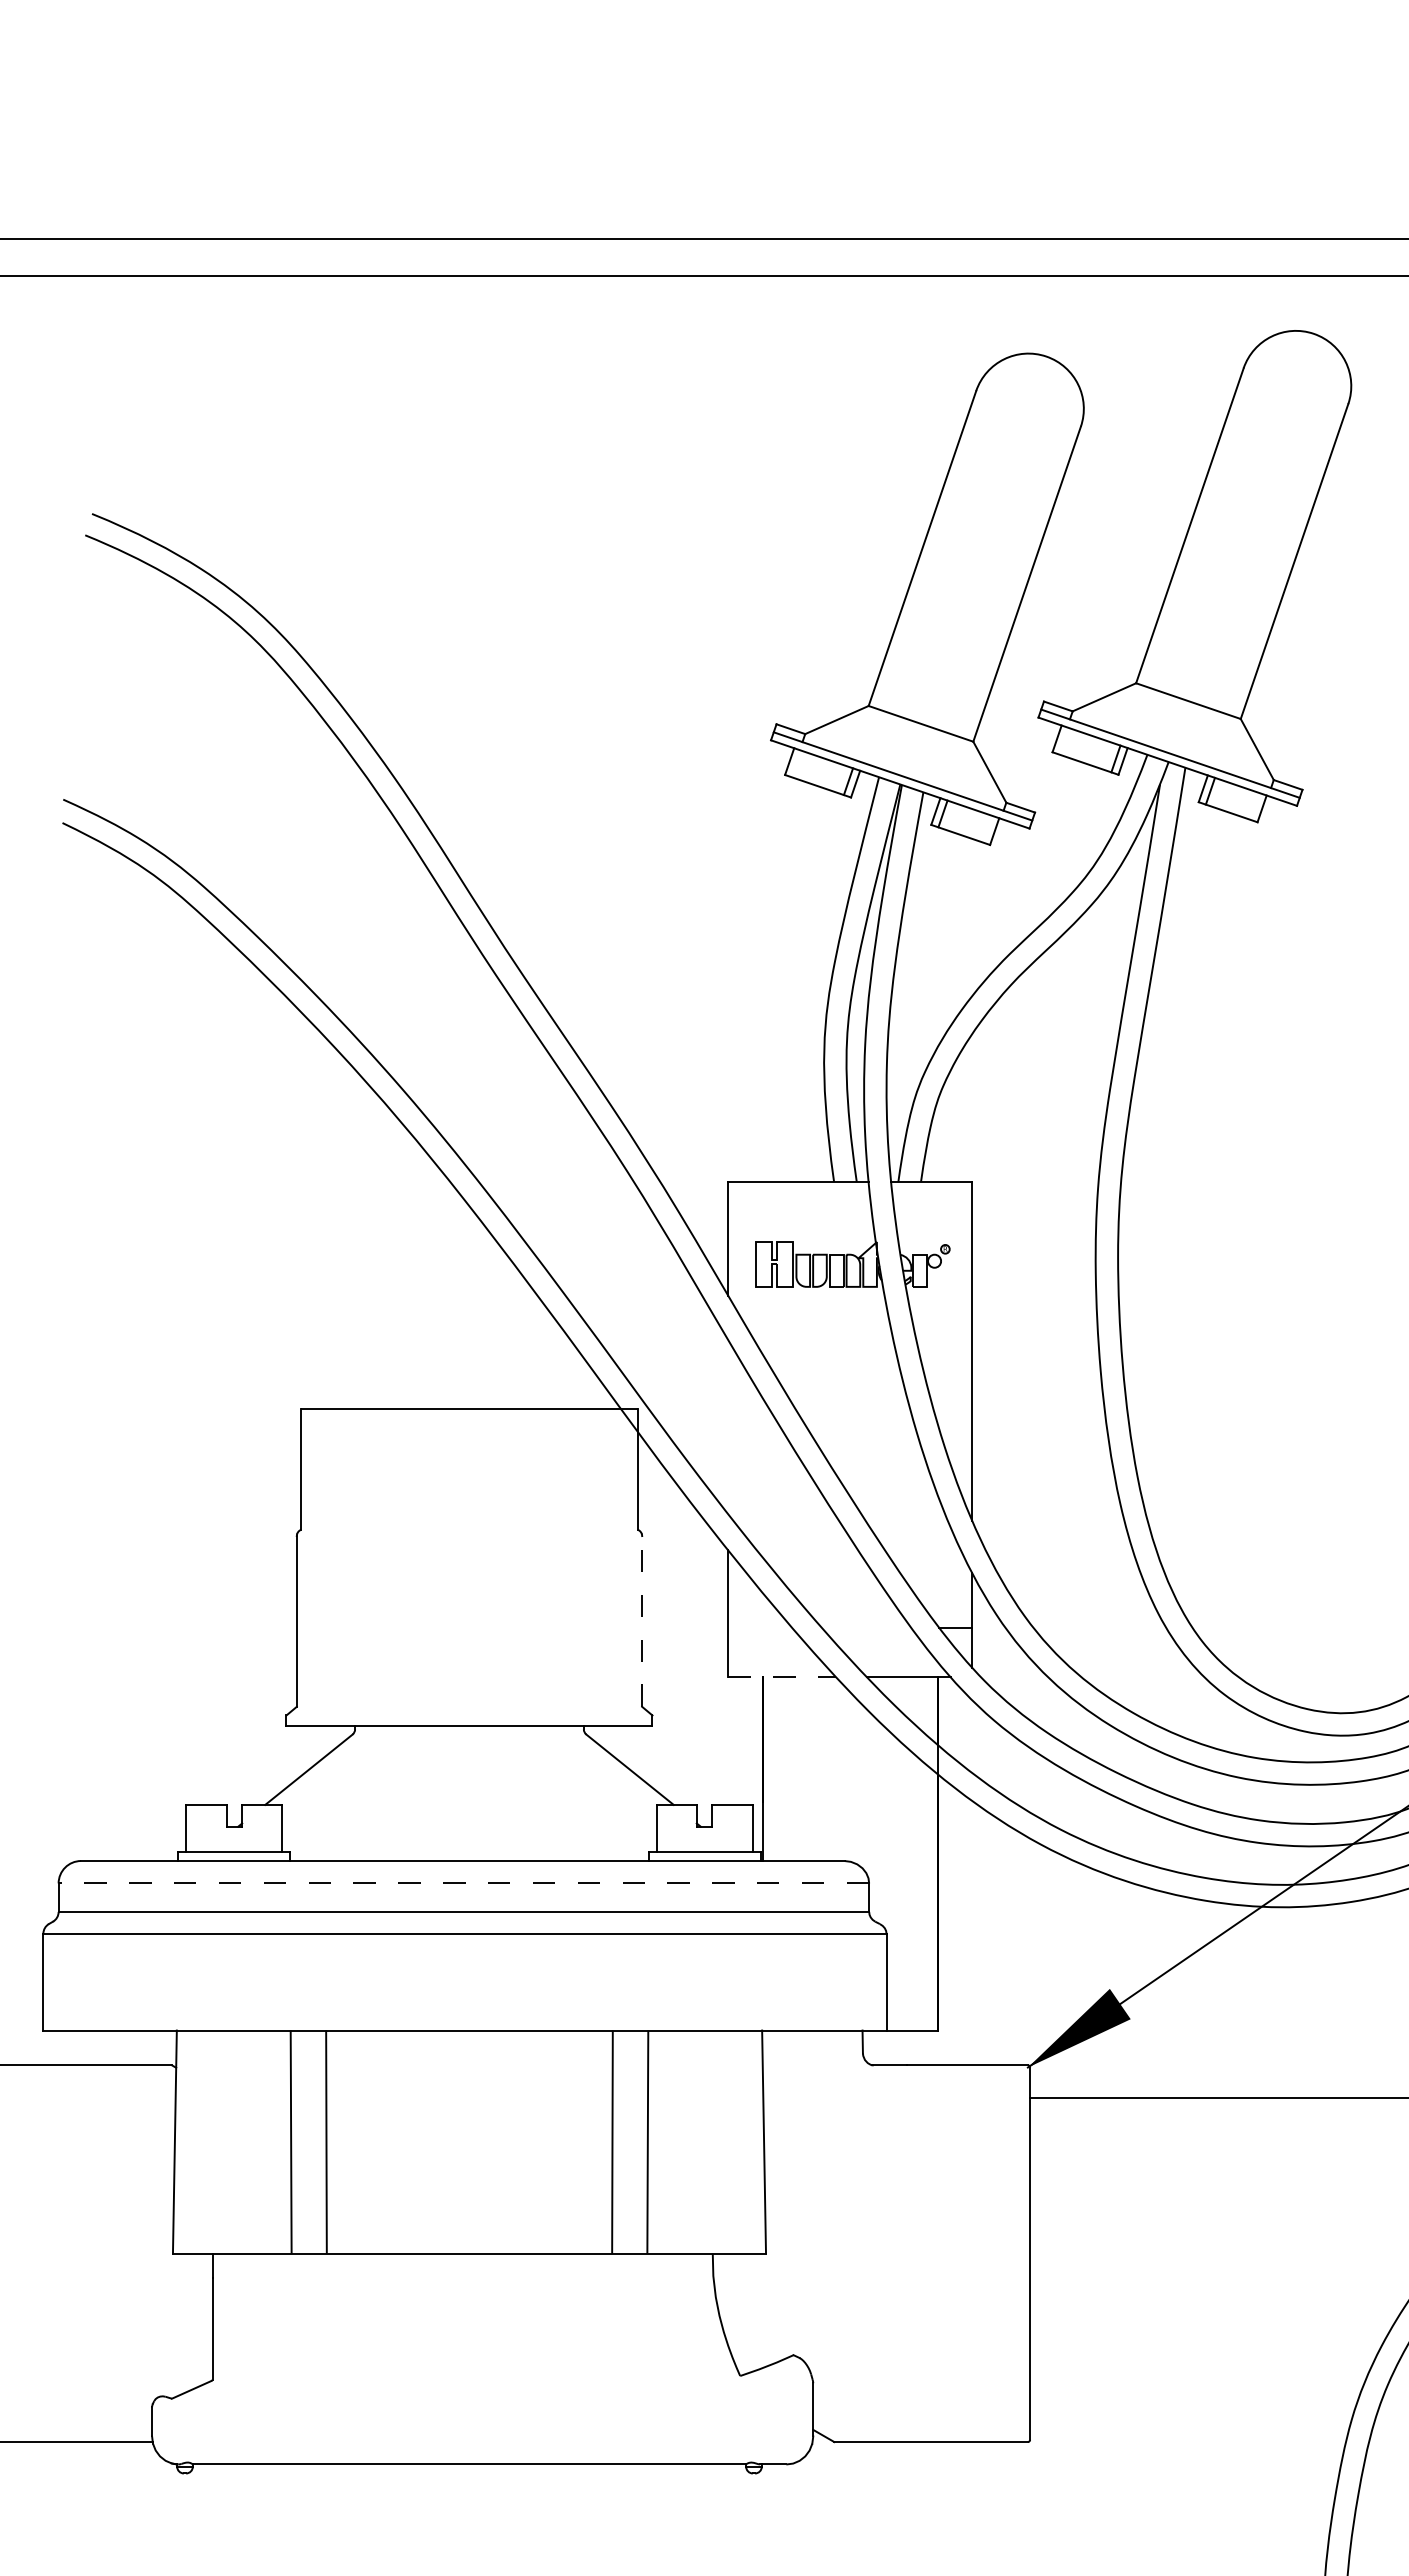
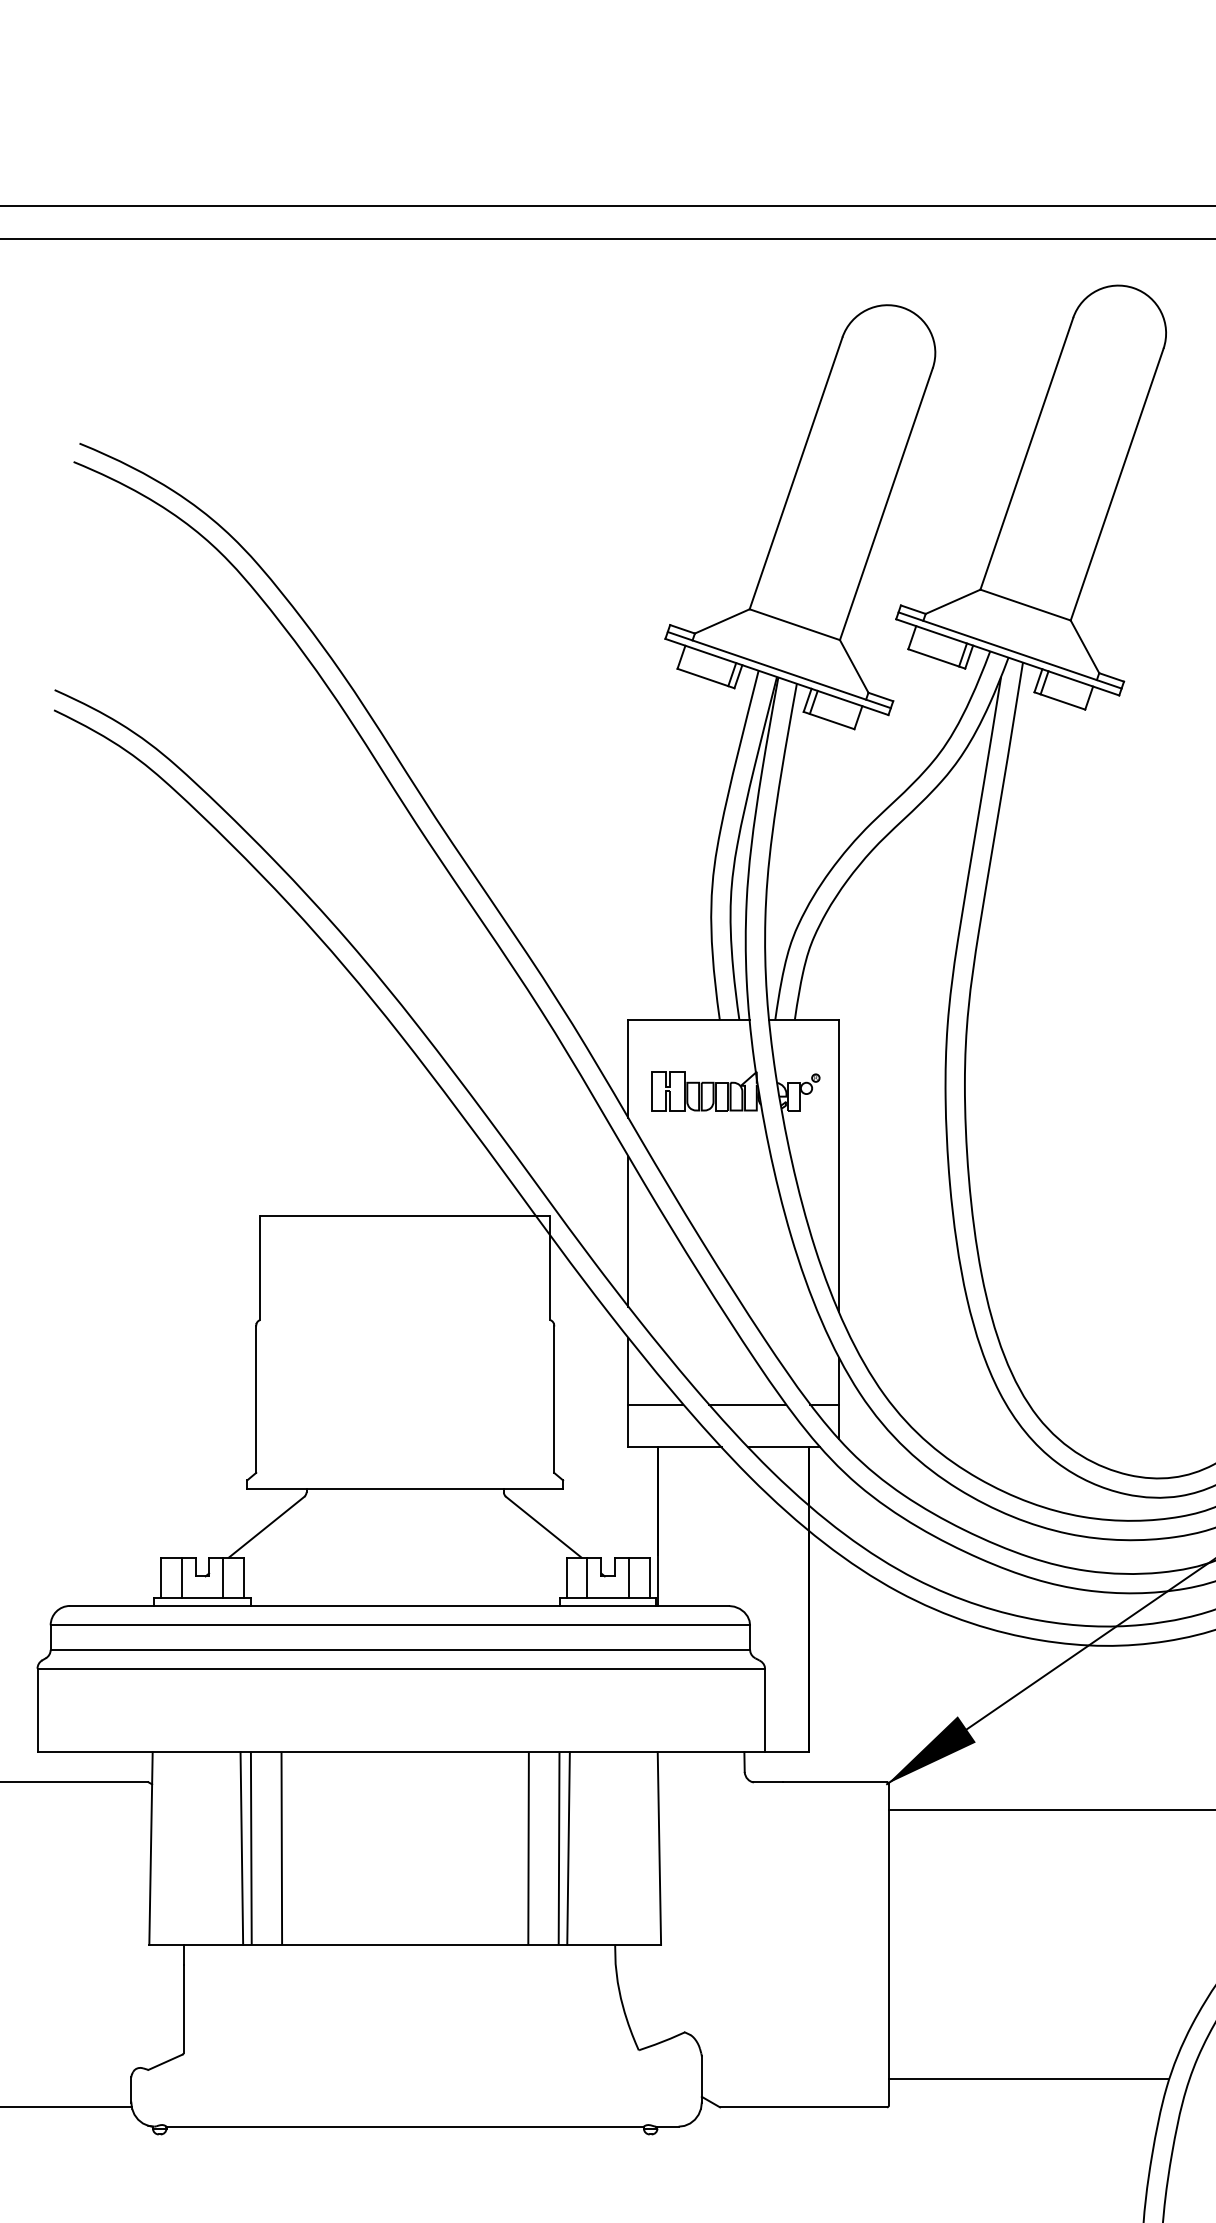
line: (728, 1427) -> (628, 1231), added
line: (642, 1620) -> (554, 1398), dashed -> solid
line: (759, 1627) -> (655, 1404), added
line: (866, 1627) -> (747, 1404), added
line: (782, 1677) -> (675, 1447), dashed -> solid
line: (210, 1828) -> (181, 1577), added
line: (258, 1828) -> (223, 1577), added
line: (680, 1828) -> (587, 1577), added
line: (728, 1828) -> (628, 1577), added
line: (463, 1883) -> (400, 1625), dashed -> solid
line: (279, 2141) -> (241, 1847), added
line: (658, 2141) -> (568, 1847), added
line: (1192, 2409) -> (1029, 2079), added

